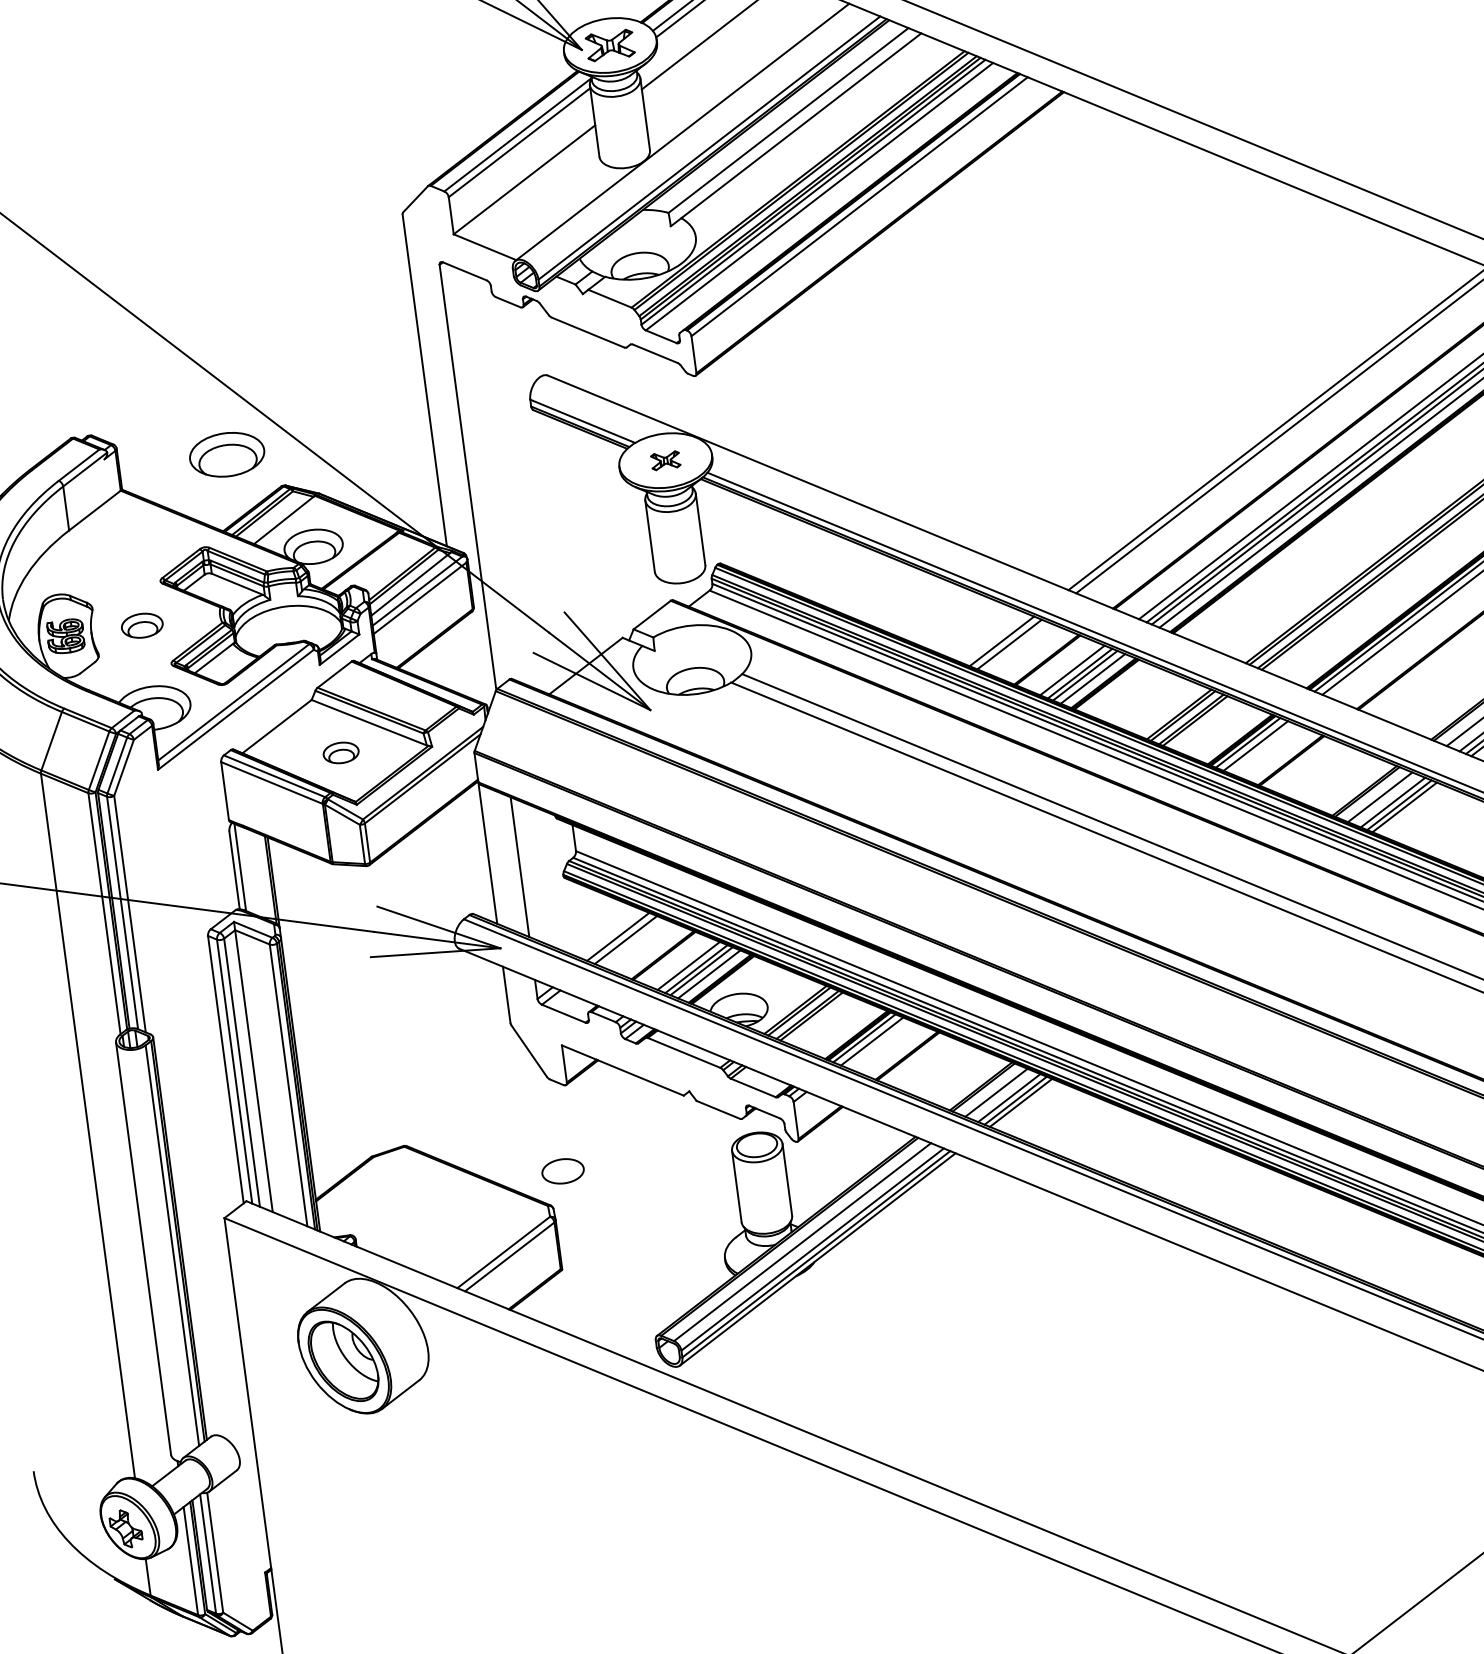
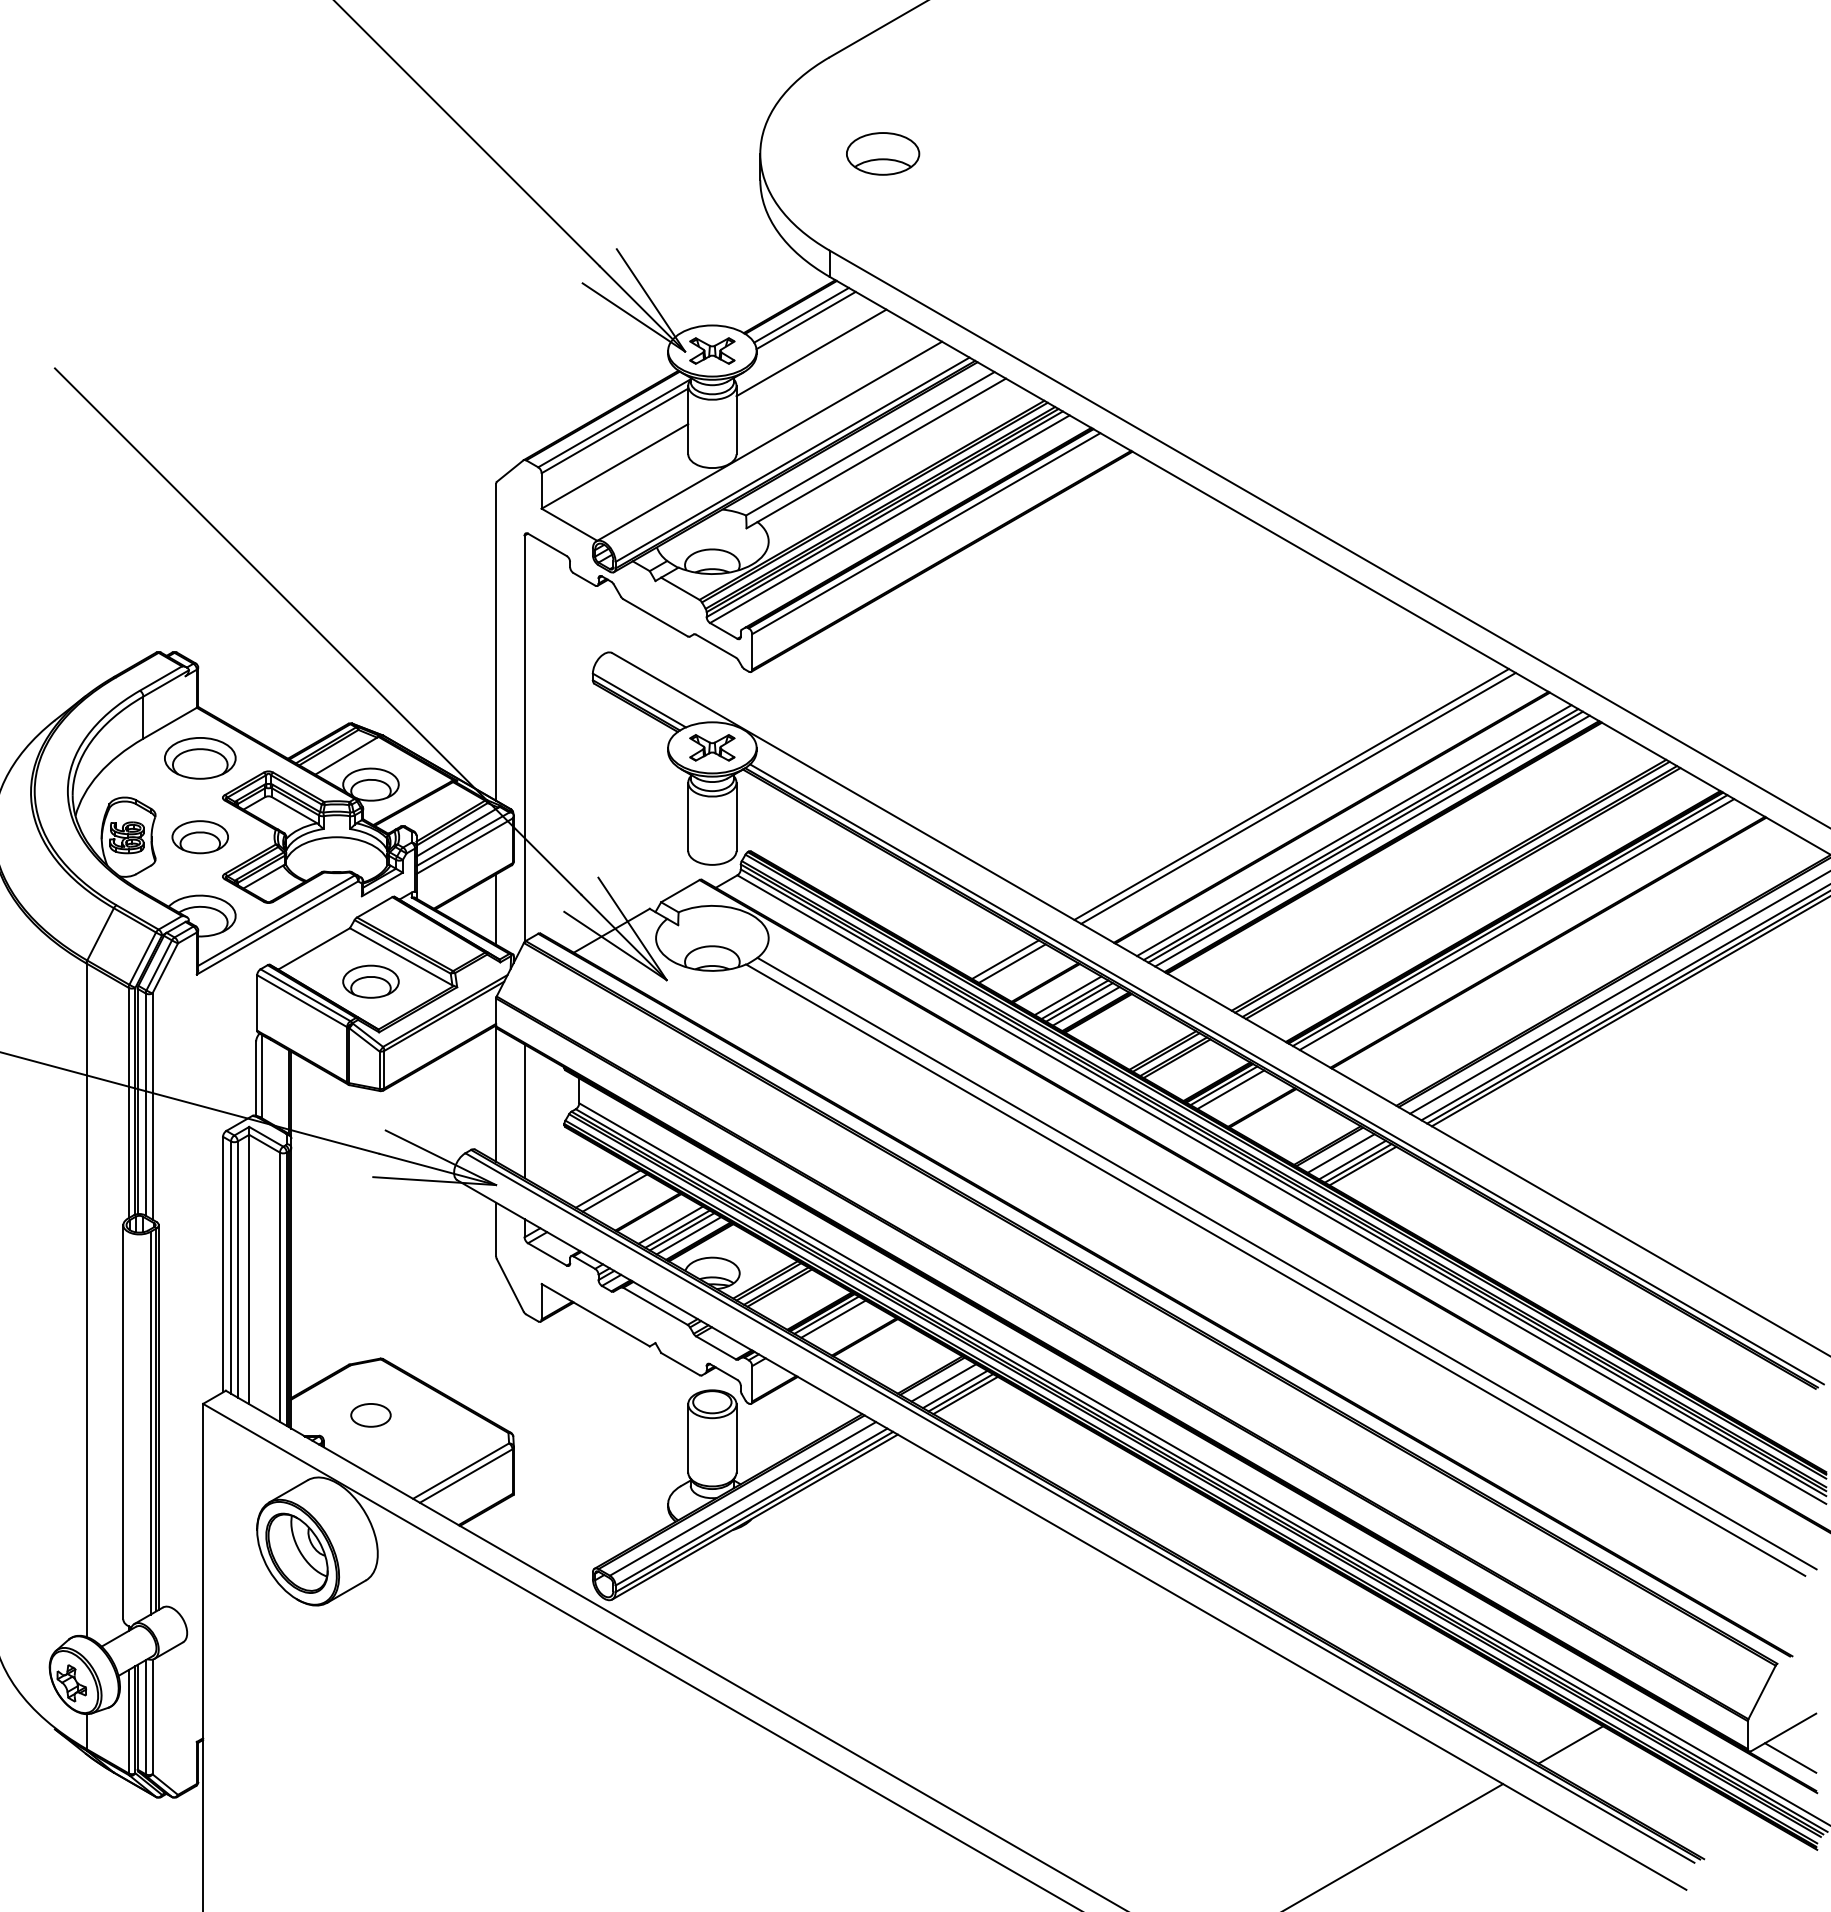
part: (227, 454) -> (200, 758), moved
part: (665, 460) -> (712, 747), size x1.67
part: (141, 626) -> (199, 837), size x1.43
line: (462, 659) -> (496, 909), added
part: (340, 752) -> (370, 981), size x1.67
part: (562, 1171) -> (370, 1415), moved

